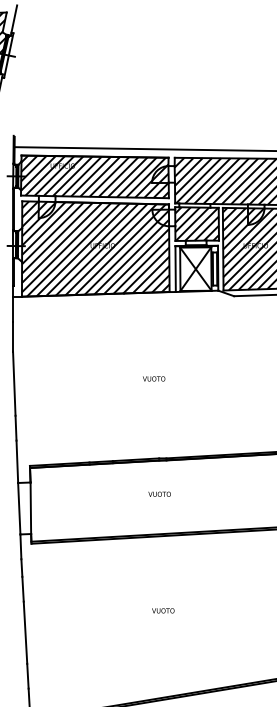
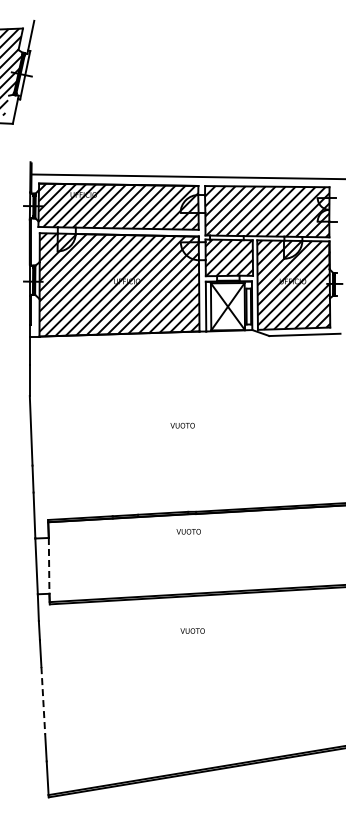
text: (159, 494) -> (188, 531), moved
line: (31, 507) -> (49, 565), solid -> dashed
text: (163, 610) -> (192, 630), moved
line: (25, 632) -> (43, 700), solid -> dashed

